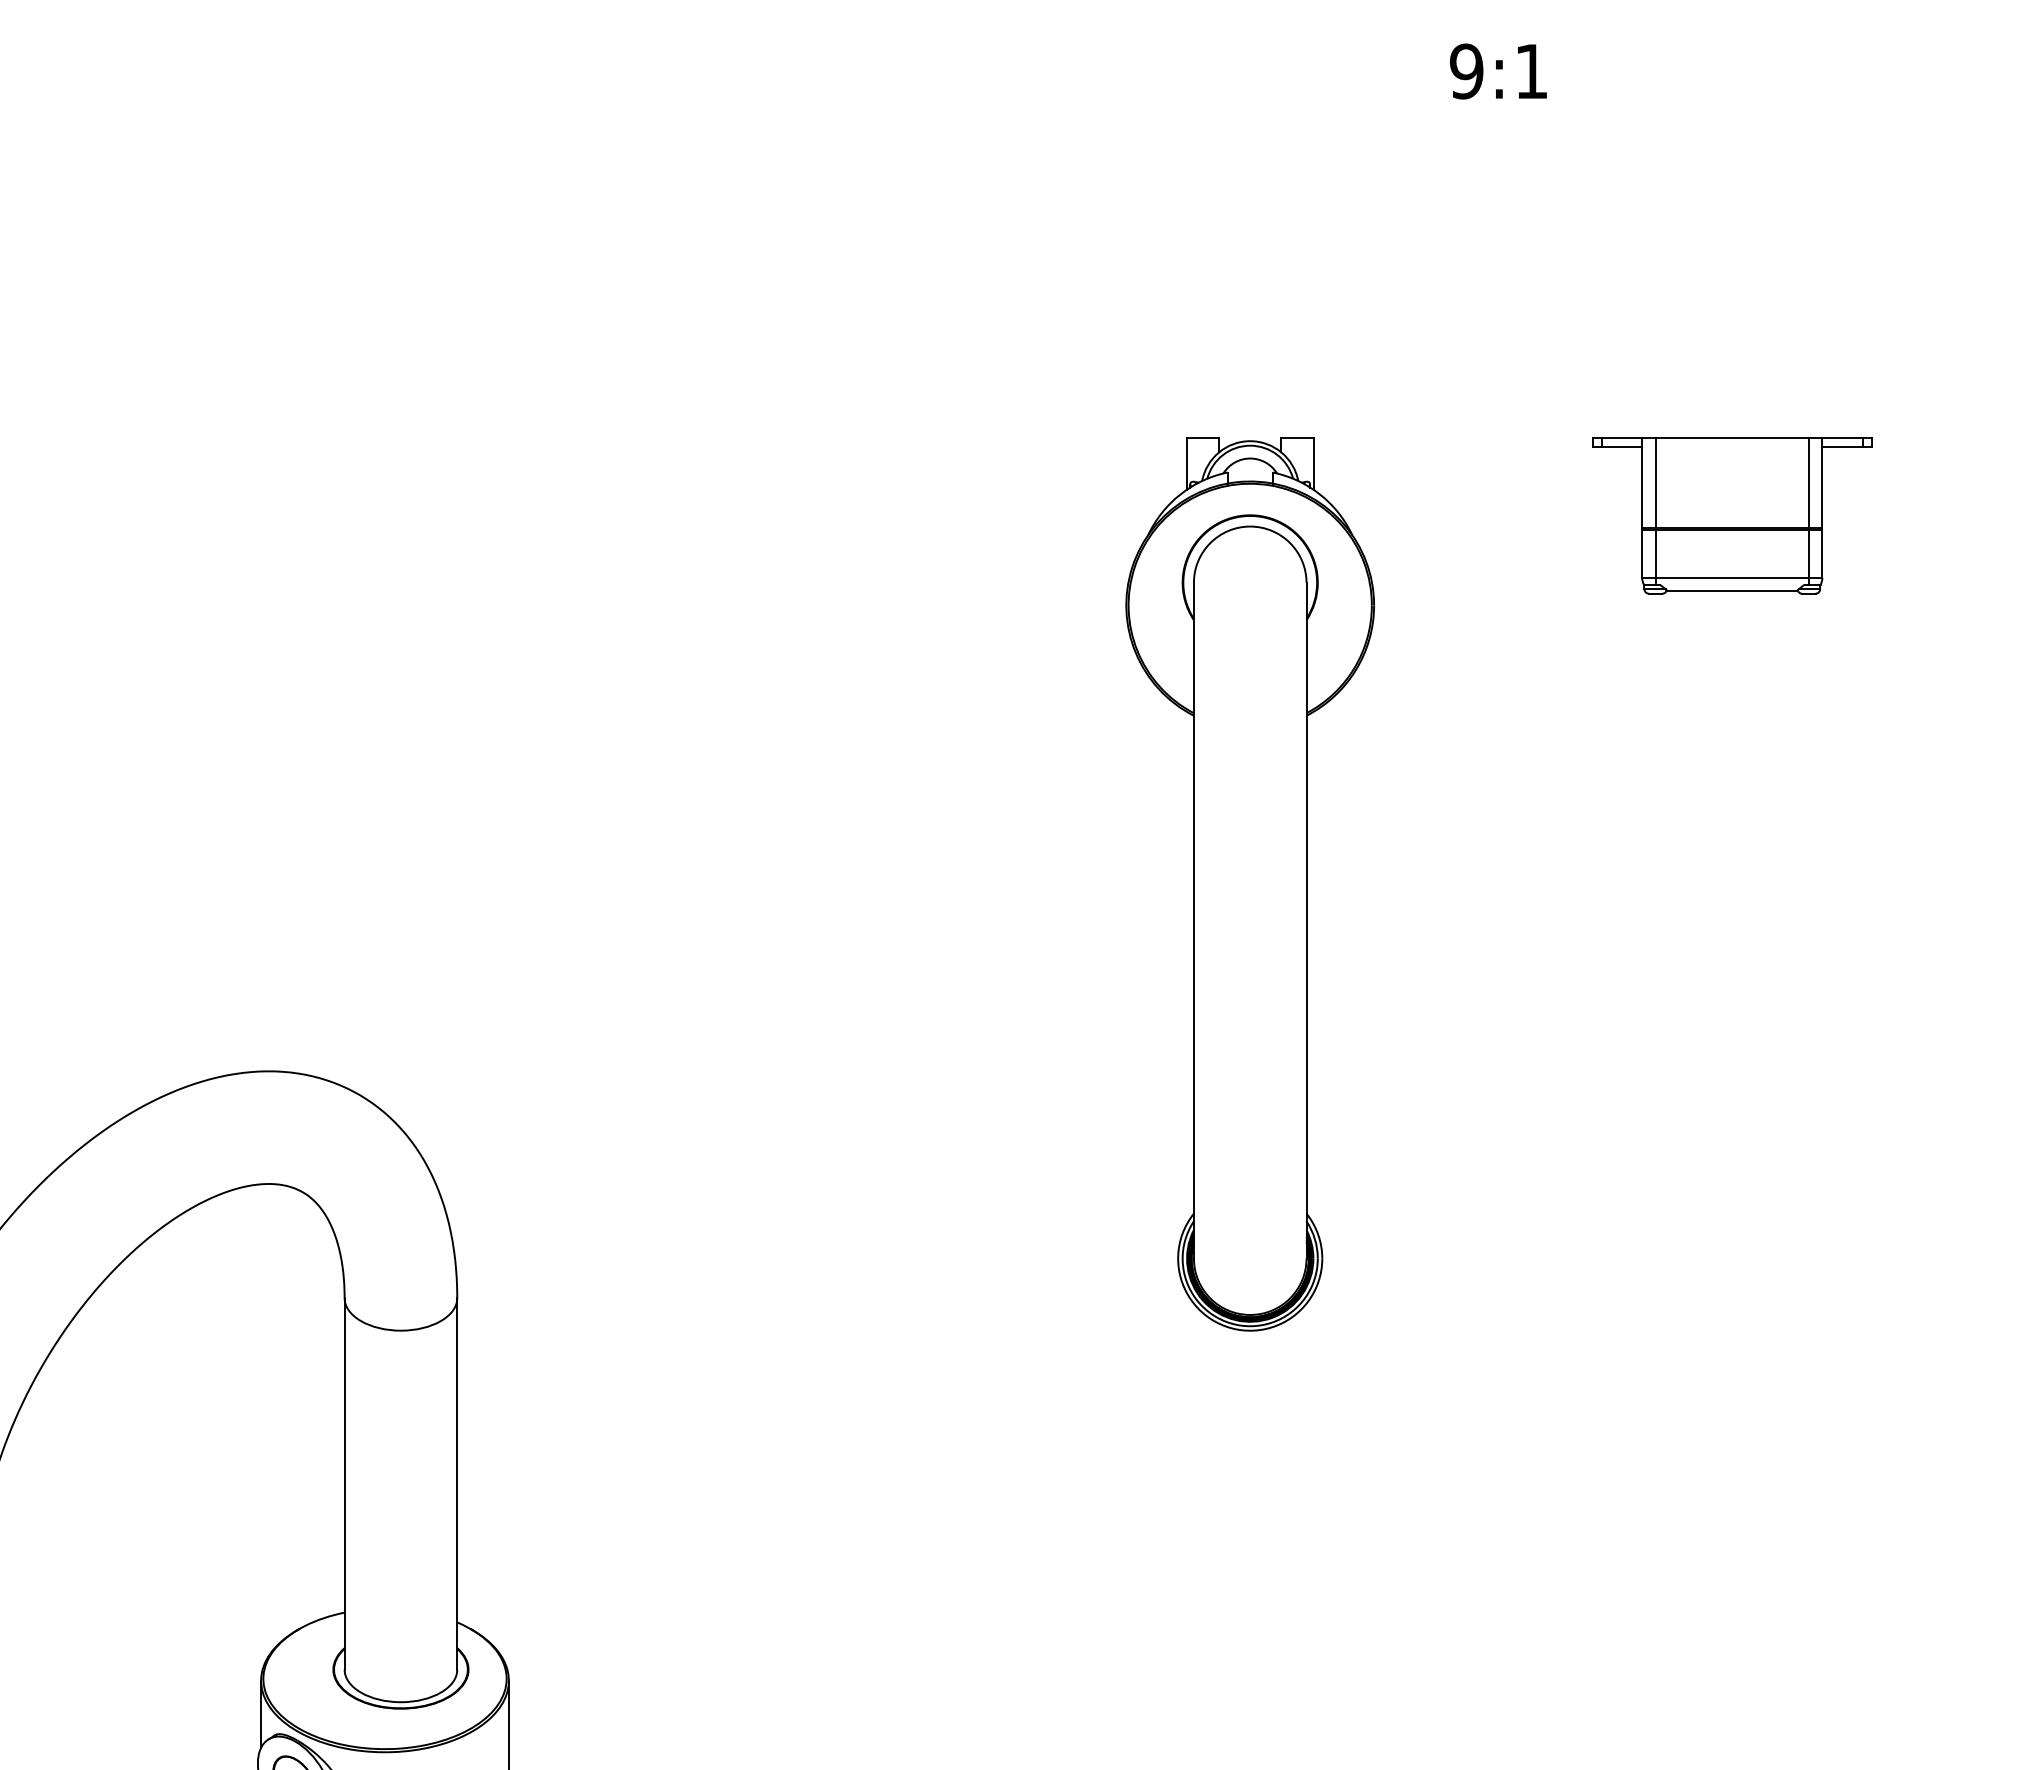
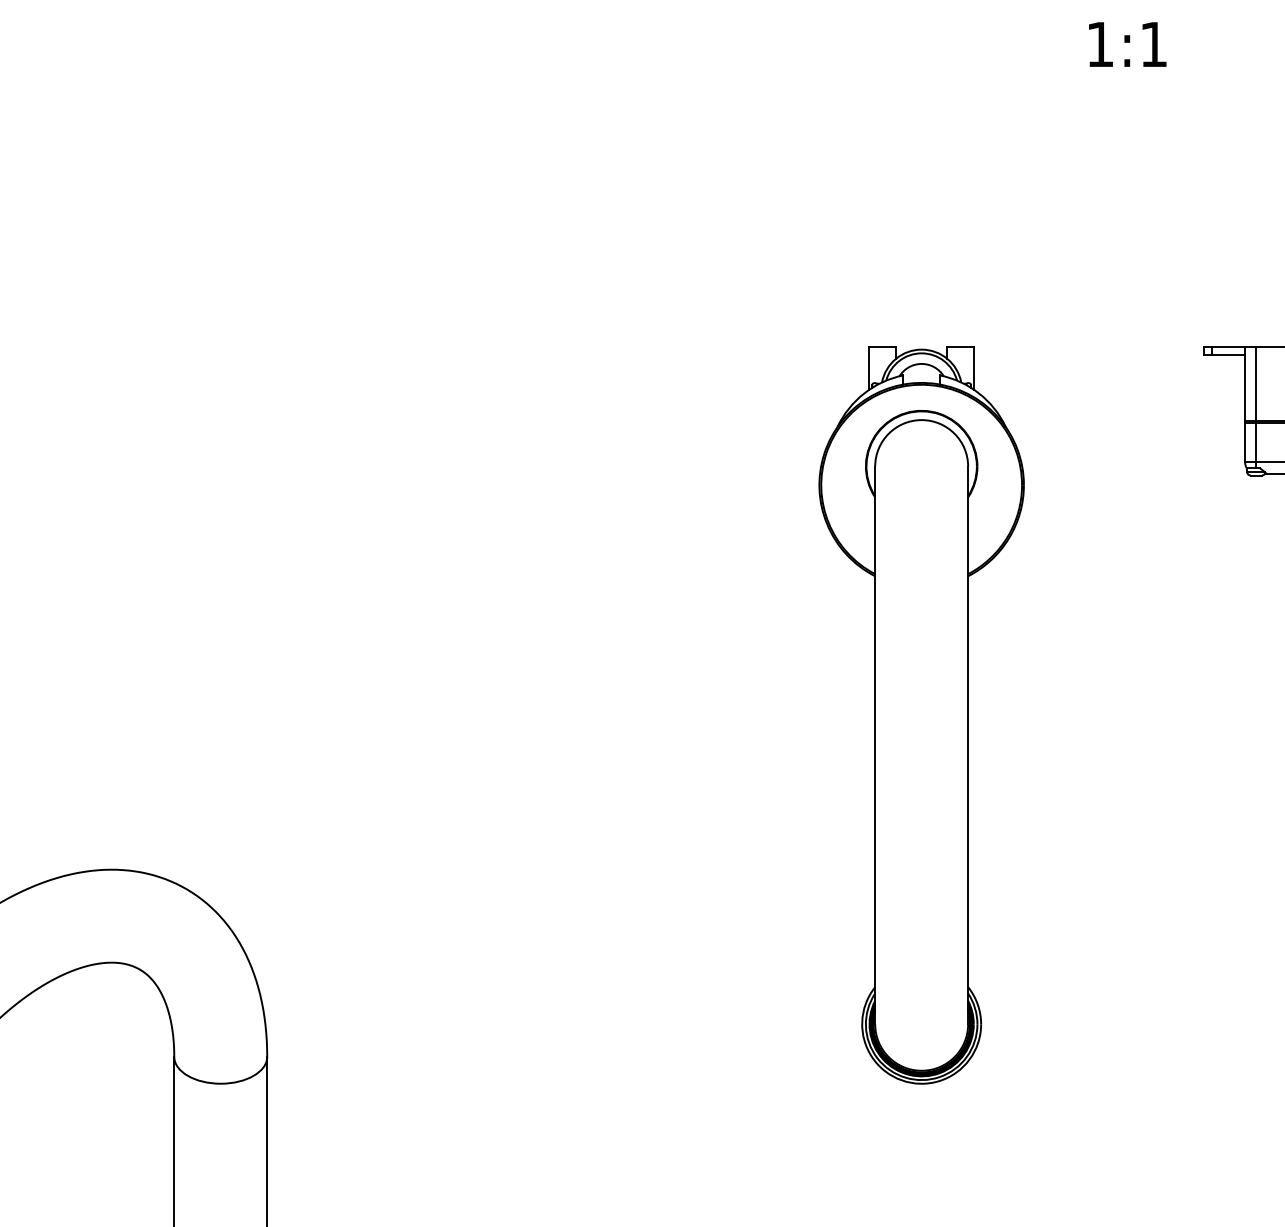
text: (1466, 71) -> (1100, 44), 9:1 -> 1:1

